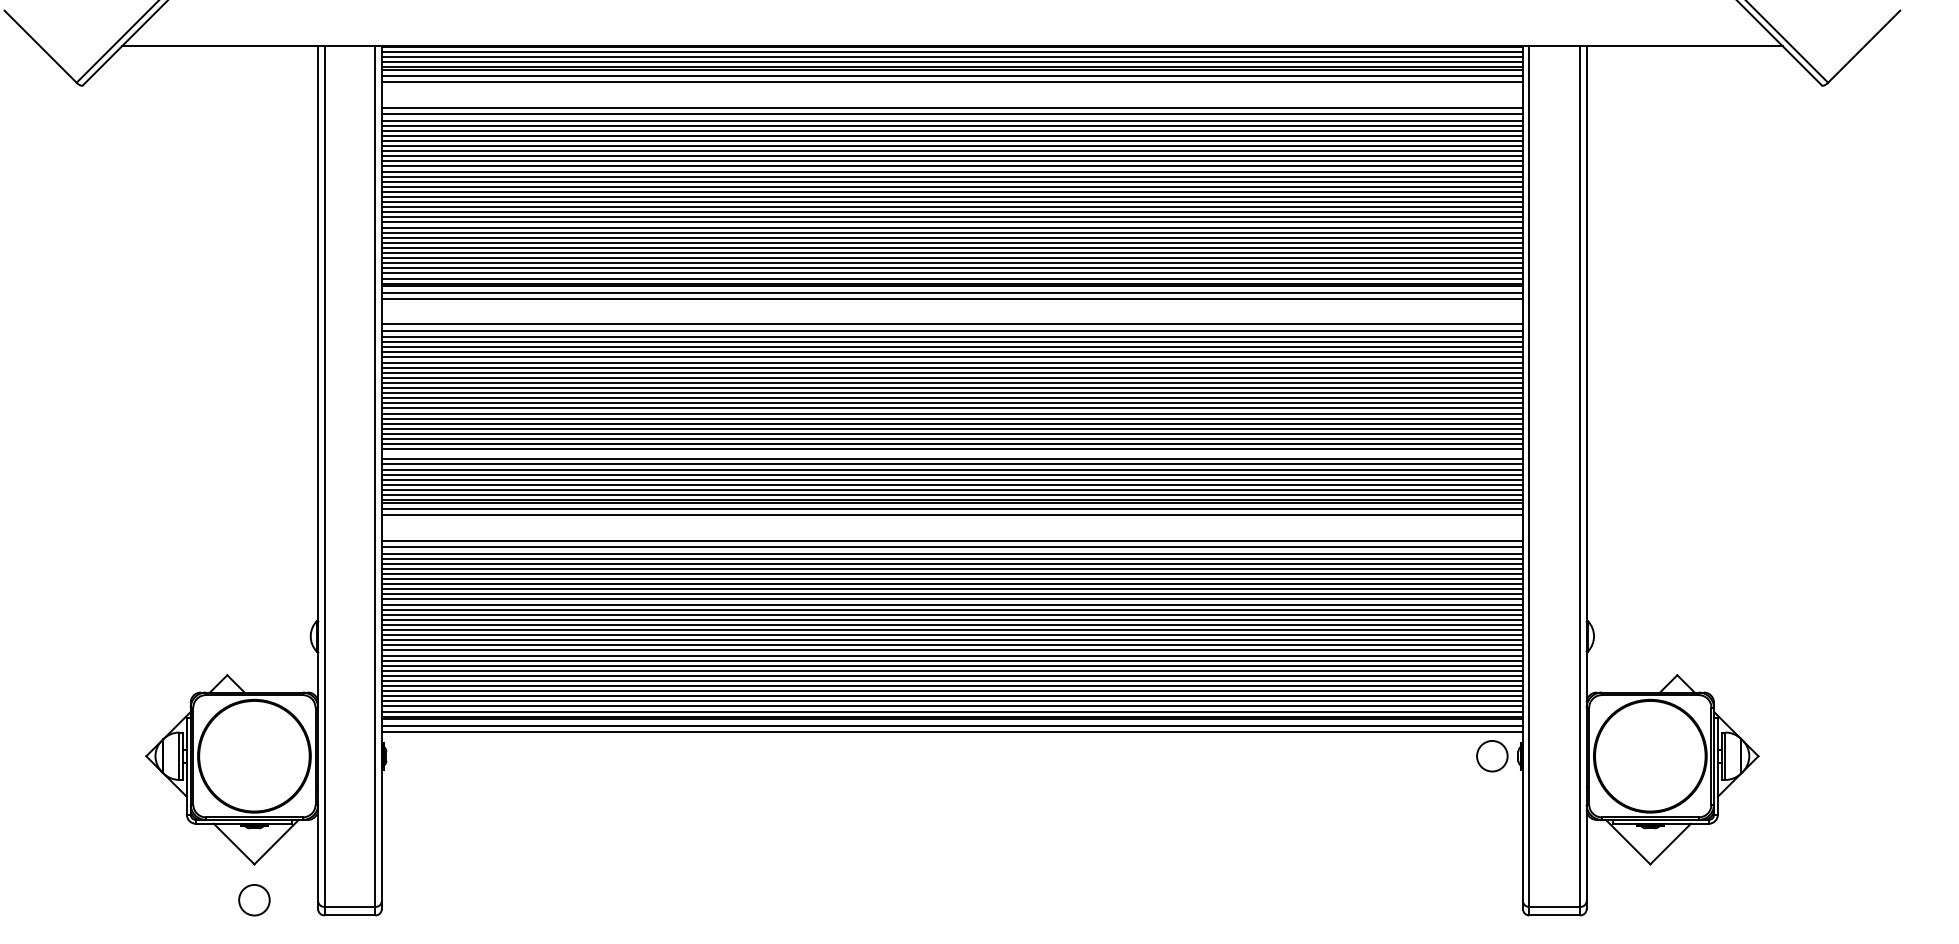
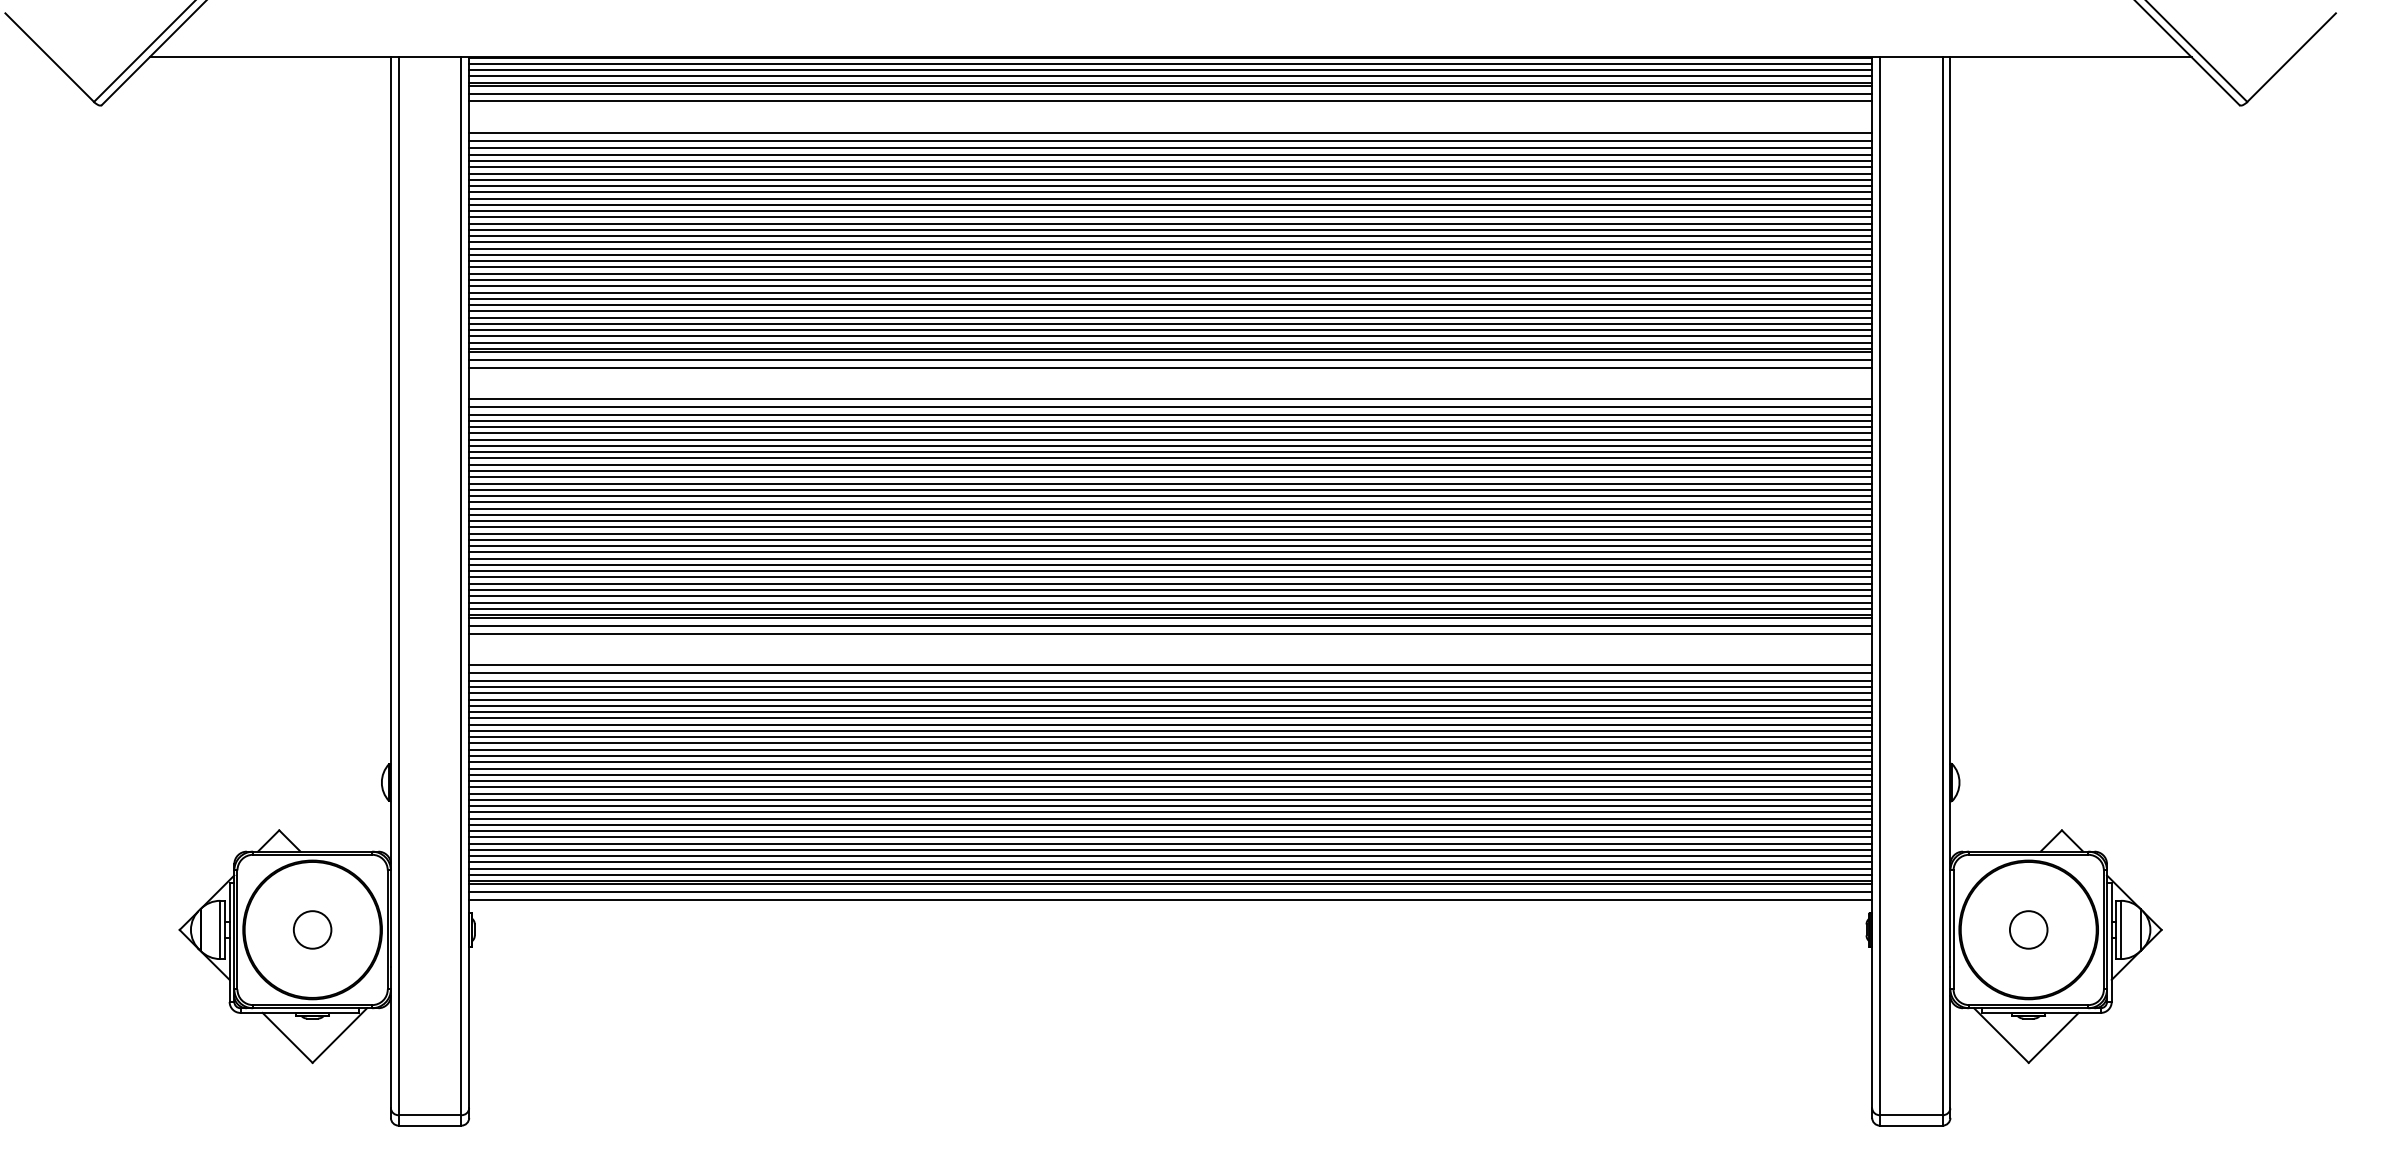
line: (951, 454) -> (1169, 558), added
circle: (1492, 756) -> (2028, 930), moved
circle: (254, 900) -> (312, 930), moved

